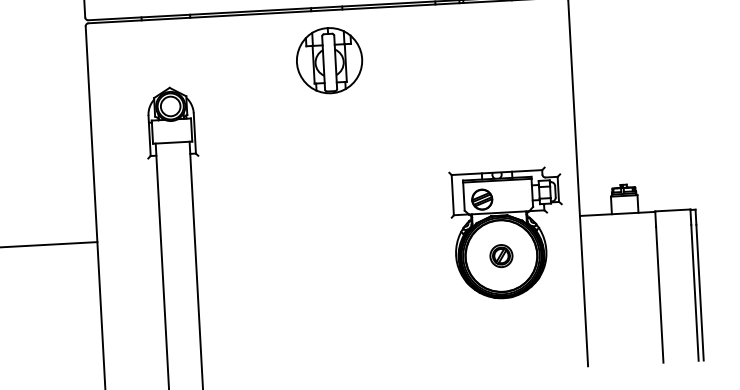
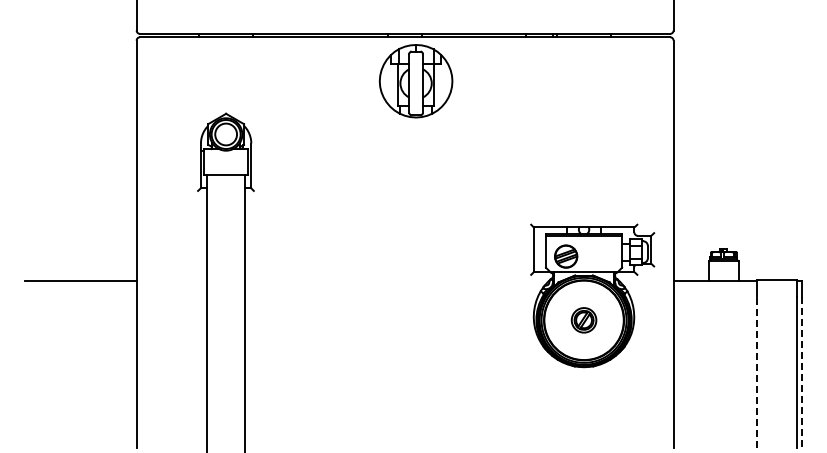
part: (329, 60) -> (415, 81), moved
line: (700, 292) -> (802, 372), solid -> dashed
line: (659, 294) -> (757, 372), solid -> dashed

